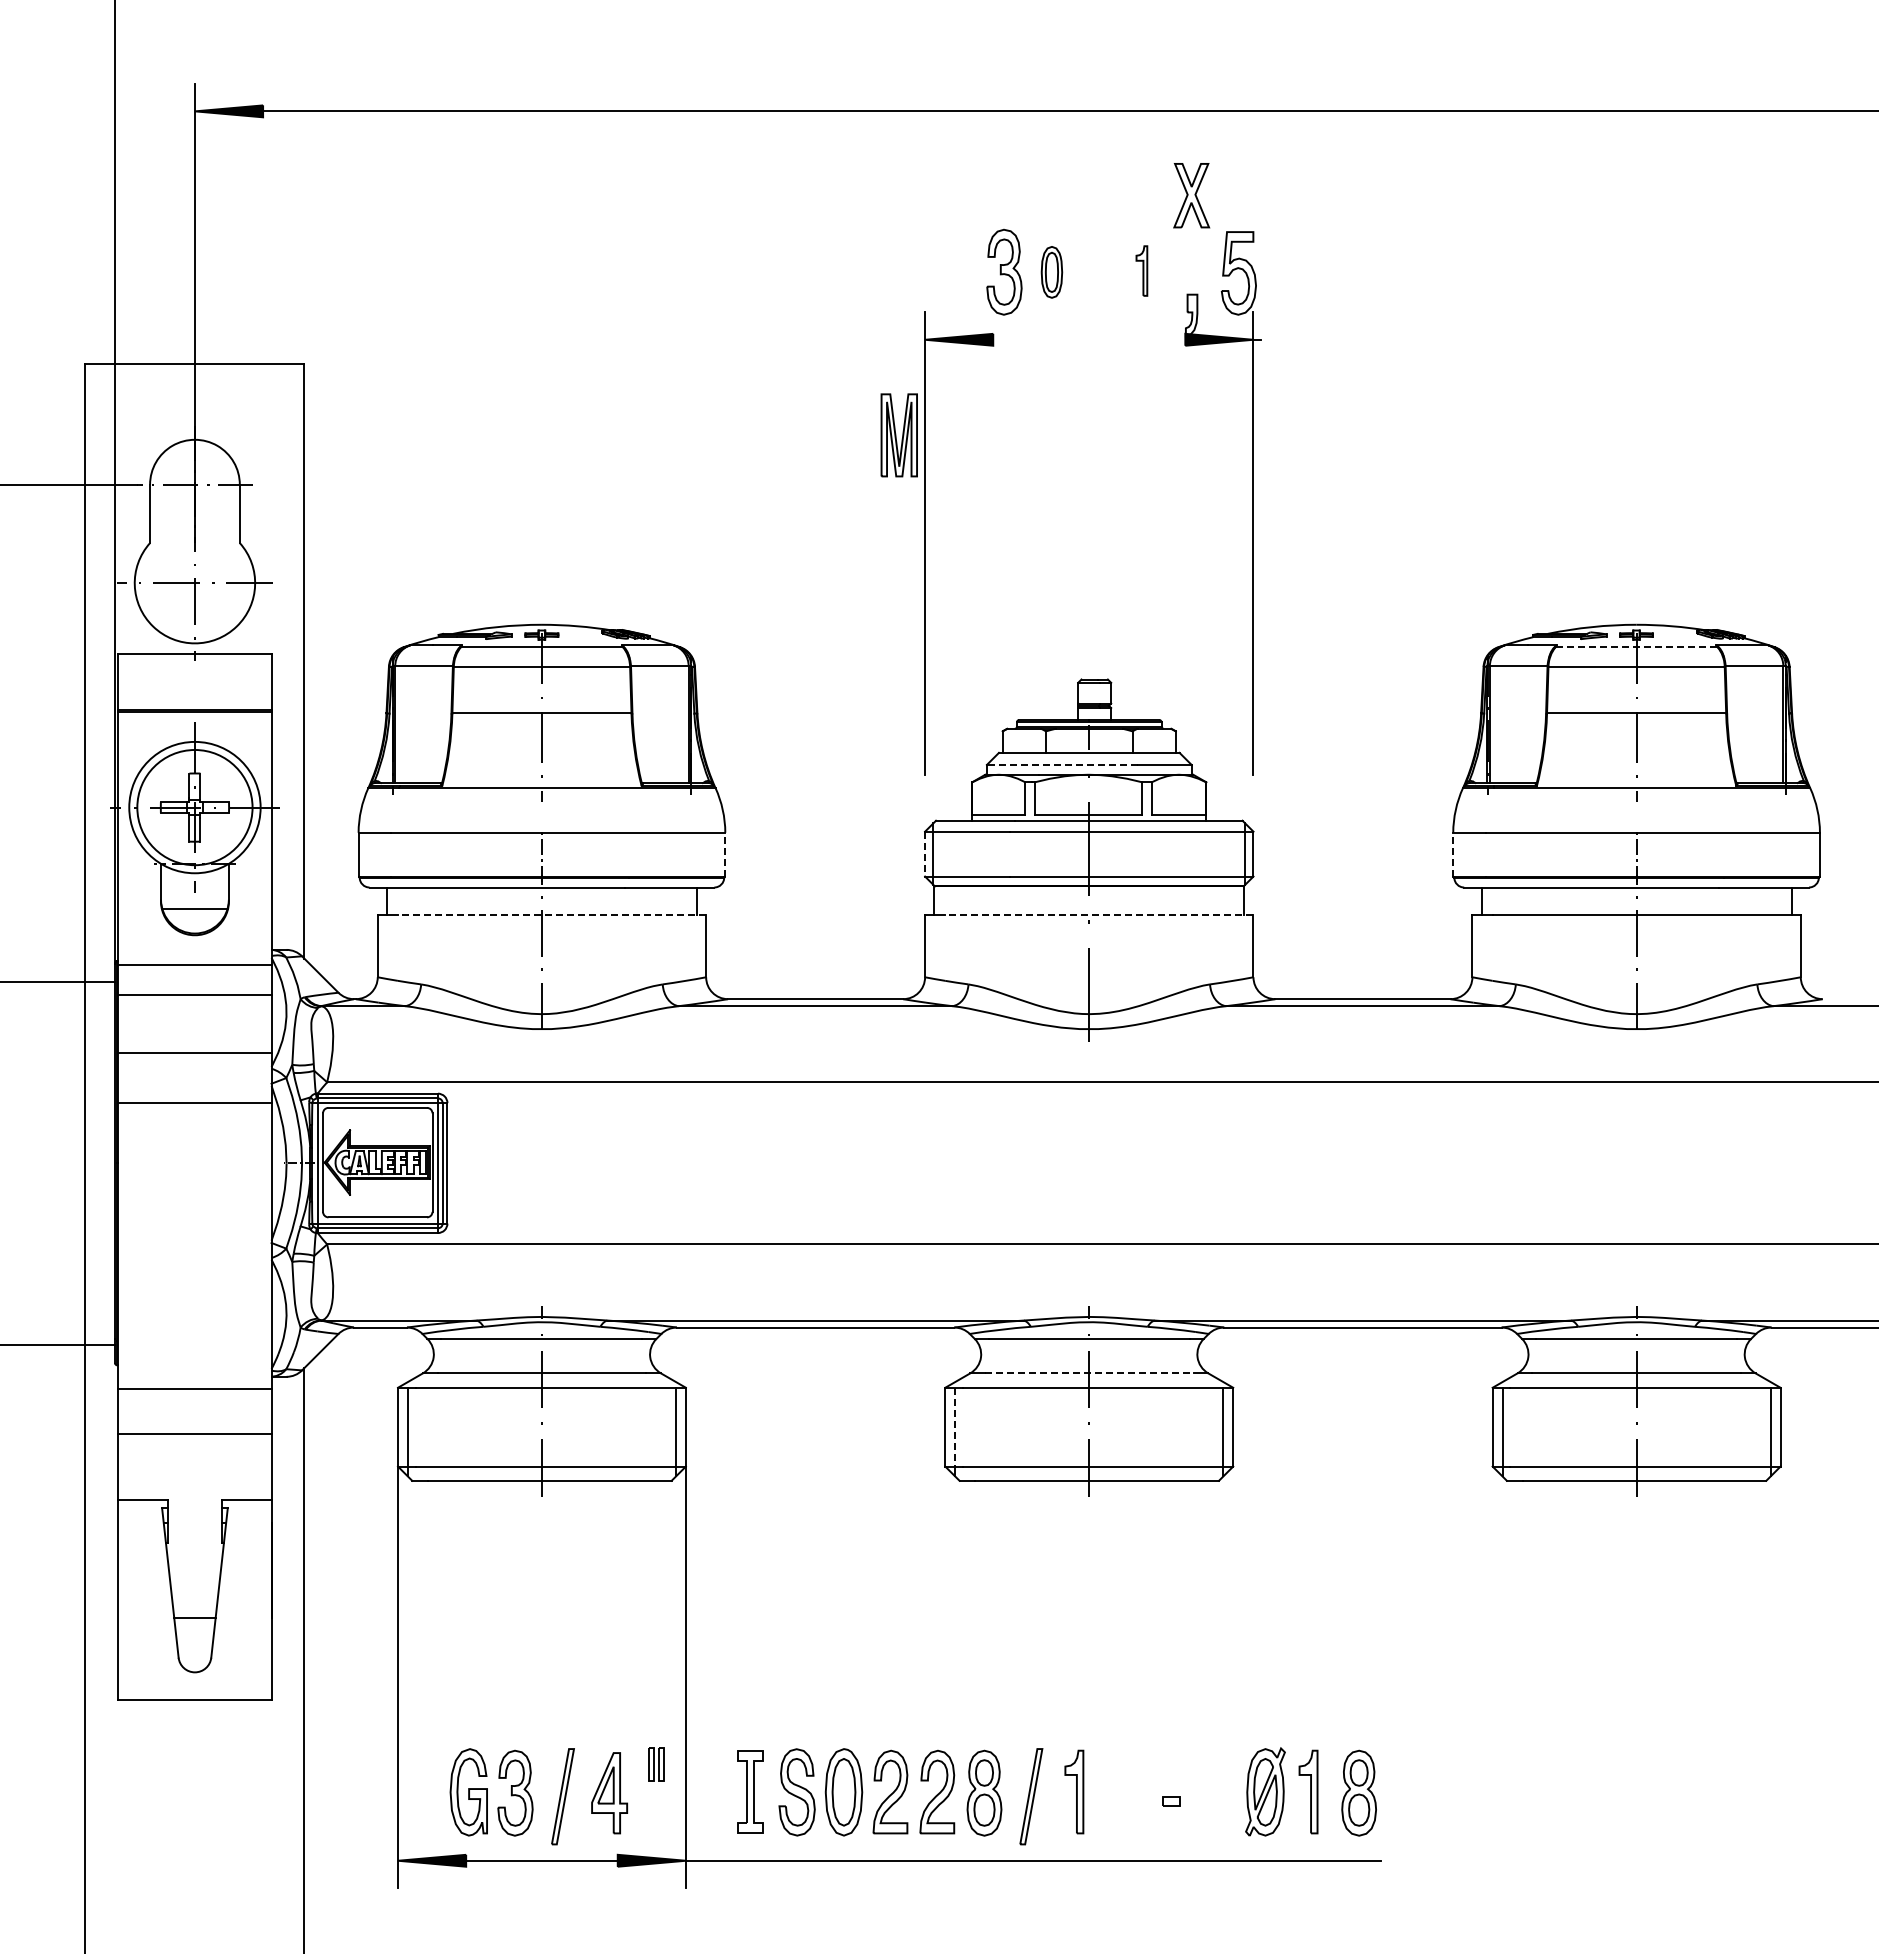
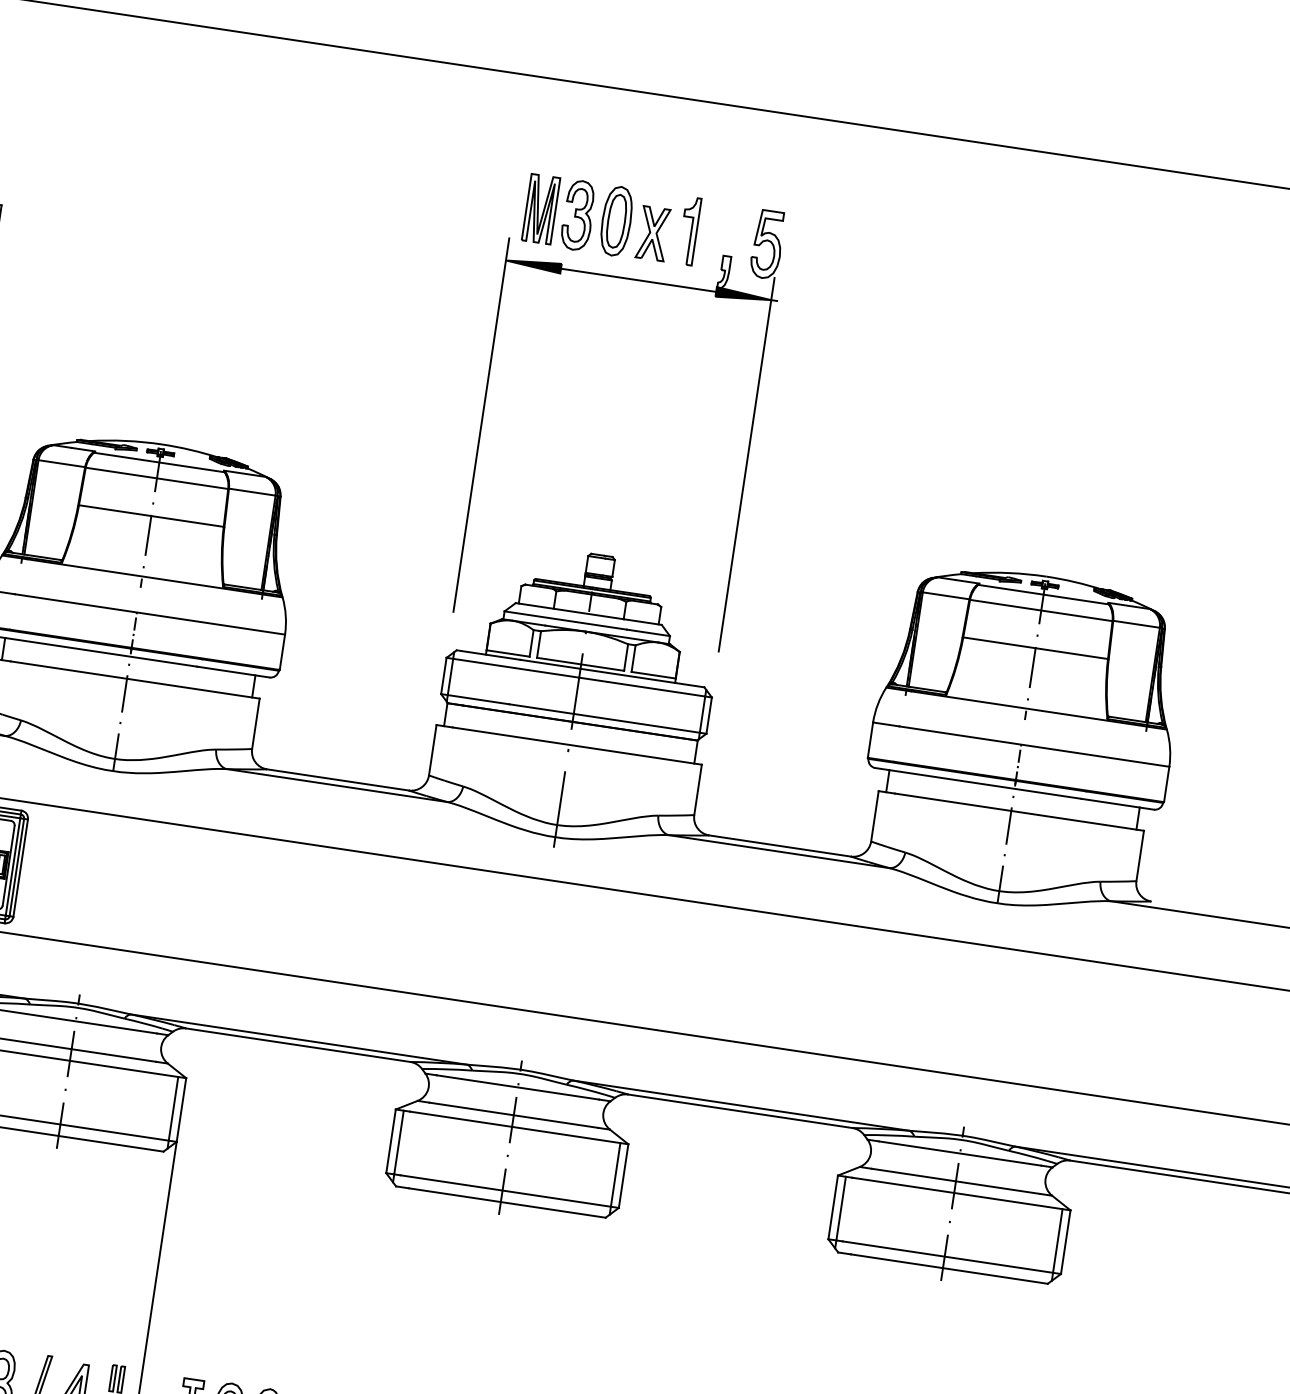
part: (1191, 195) -> (653, 233), moved
part: (1141, 270) -> (689, 230), size x1.67
part: (1051, 272) -> (616, 221), size x1.67
line: (1089, 339) -> (638, 280), added
part: (898, 435) -> (540, 209), moved
line: (1636, 647) -> (1043, 594), dashed -> solid
line: (1062, 764) -> (565, 620), dashed -> solid
line: (725, 854) -> (282, 652), dashed -> solid
line: (925, 854) -> (444, 676), dashed -> solid
line: (1453, 854) -> (870, 740), dashed -> solid
line: (551, 914) -> (134, 679), dashed -> solid
line: (1098, 914) -> (576, 745), dashed -> solid
line: (1089, 1373) -> (513, 1115), dashed -> solid
line: (955, 1427) -> (399, 1142), dashed -> solid

